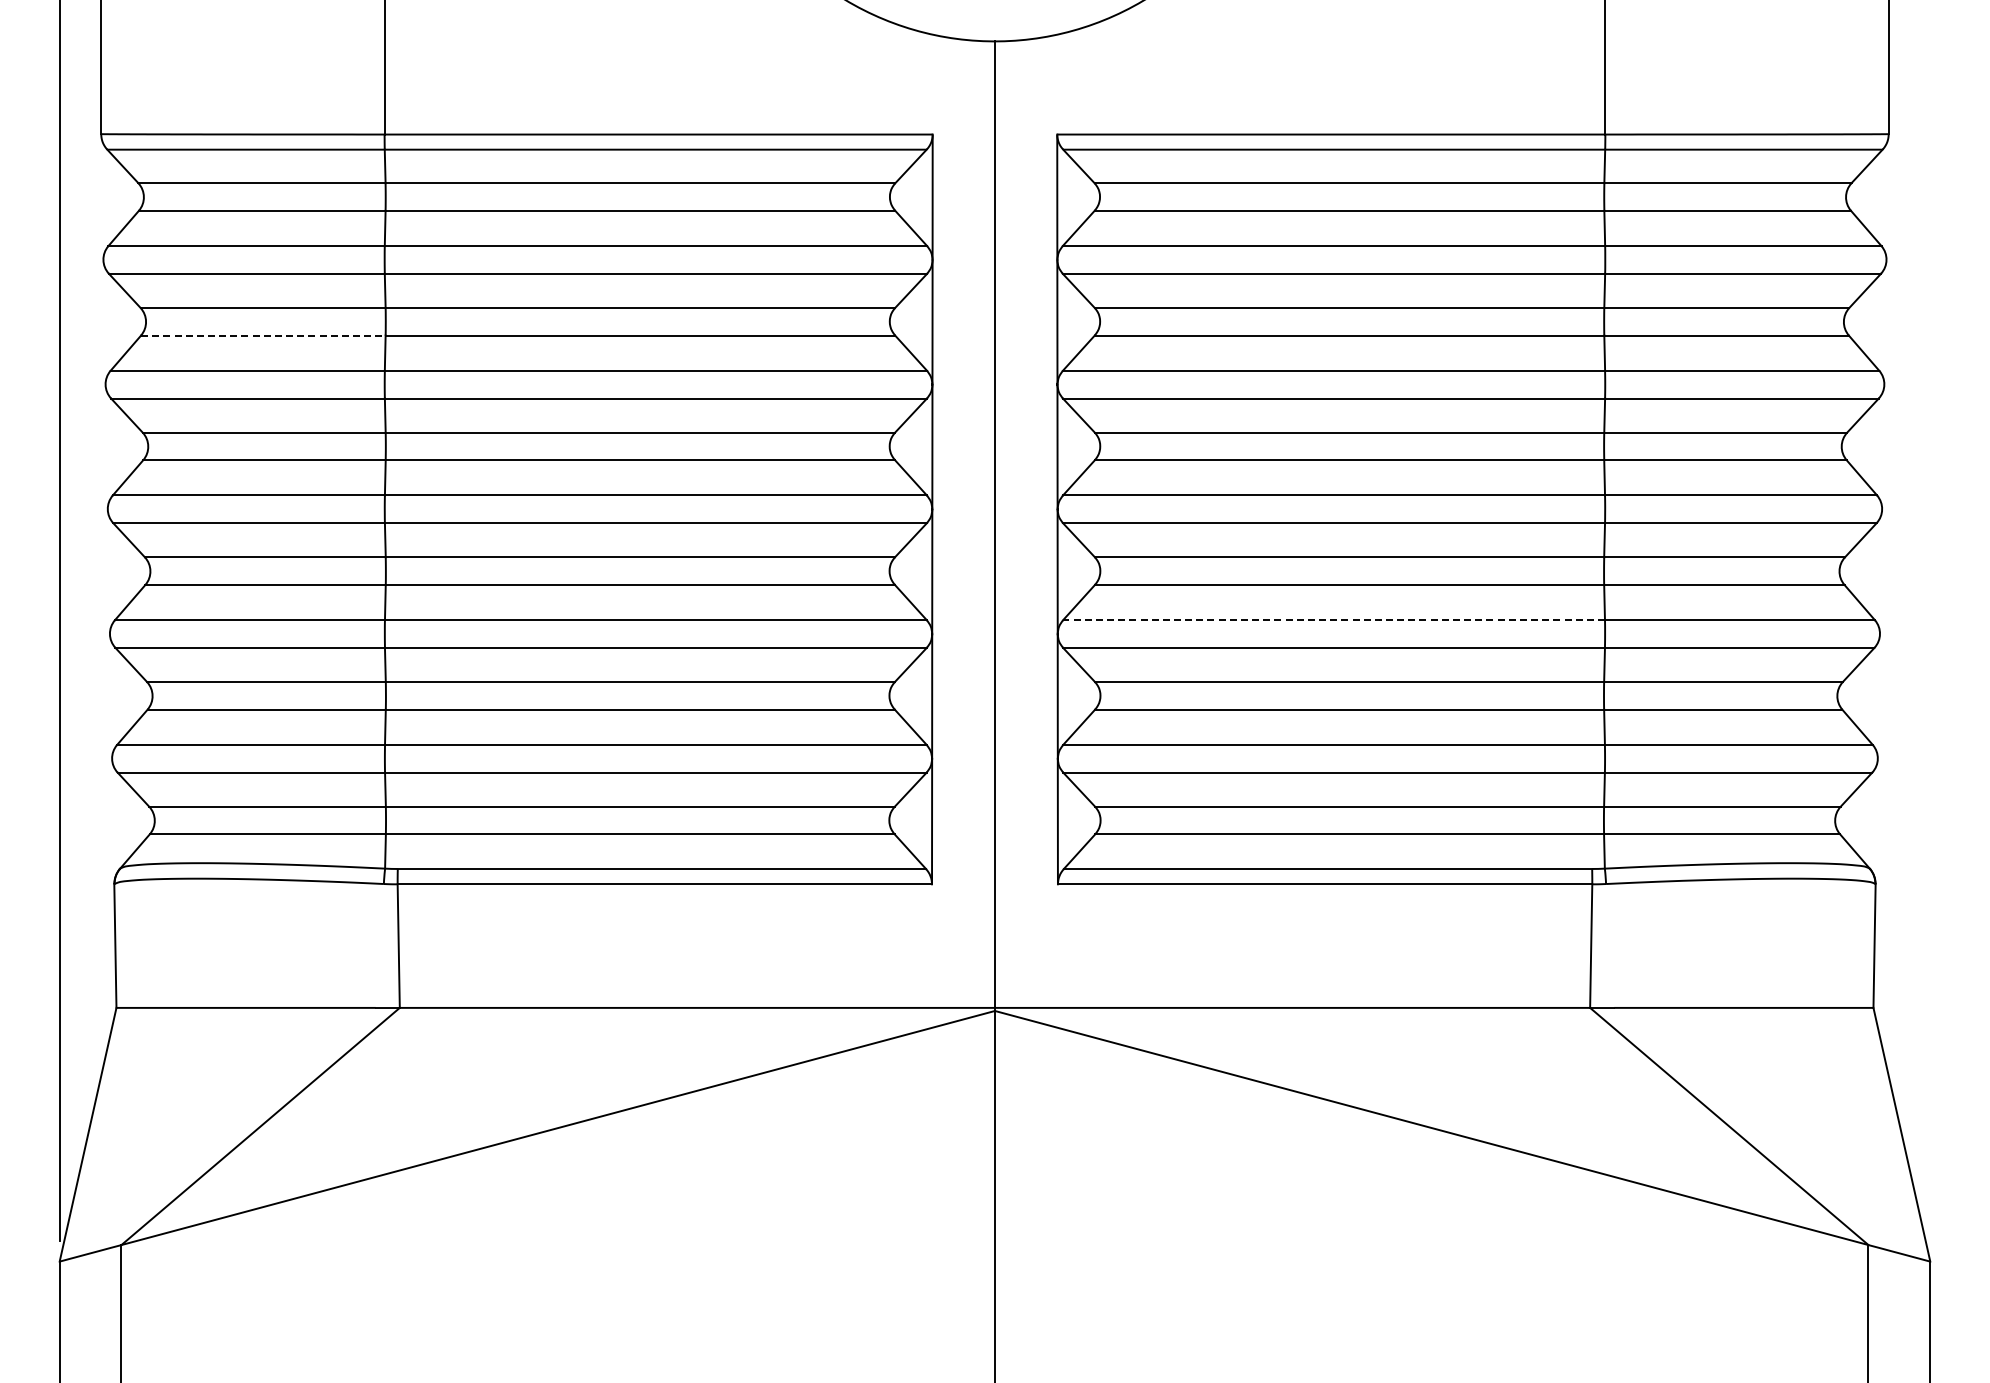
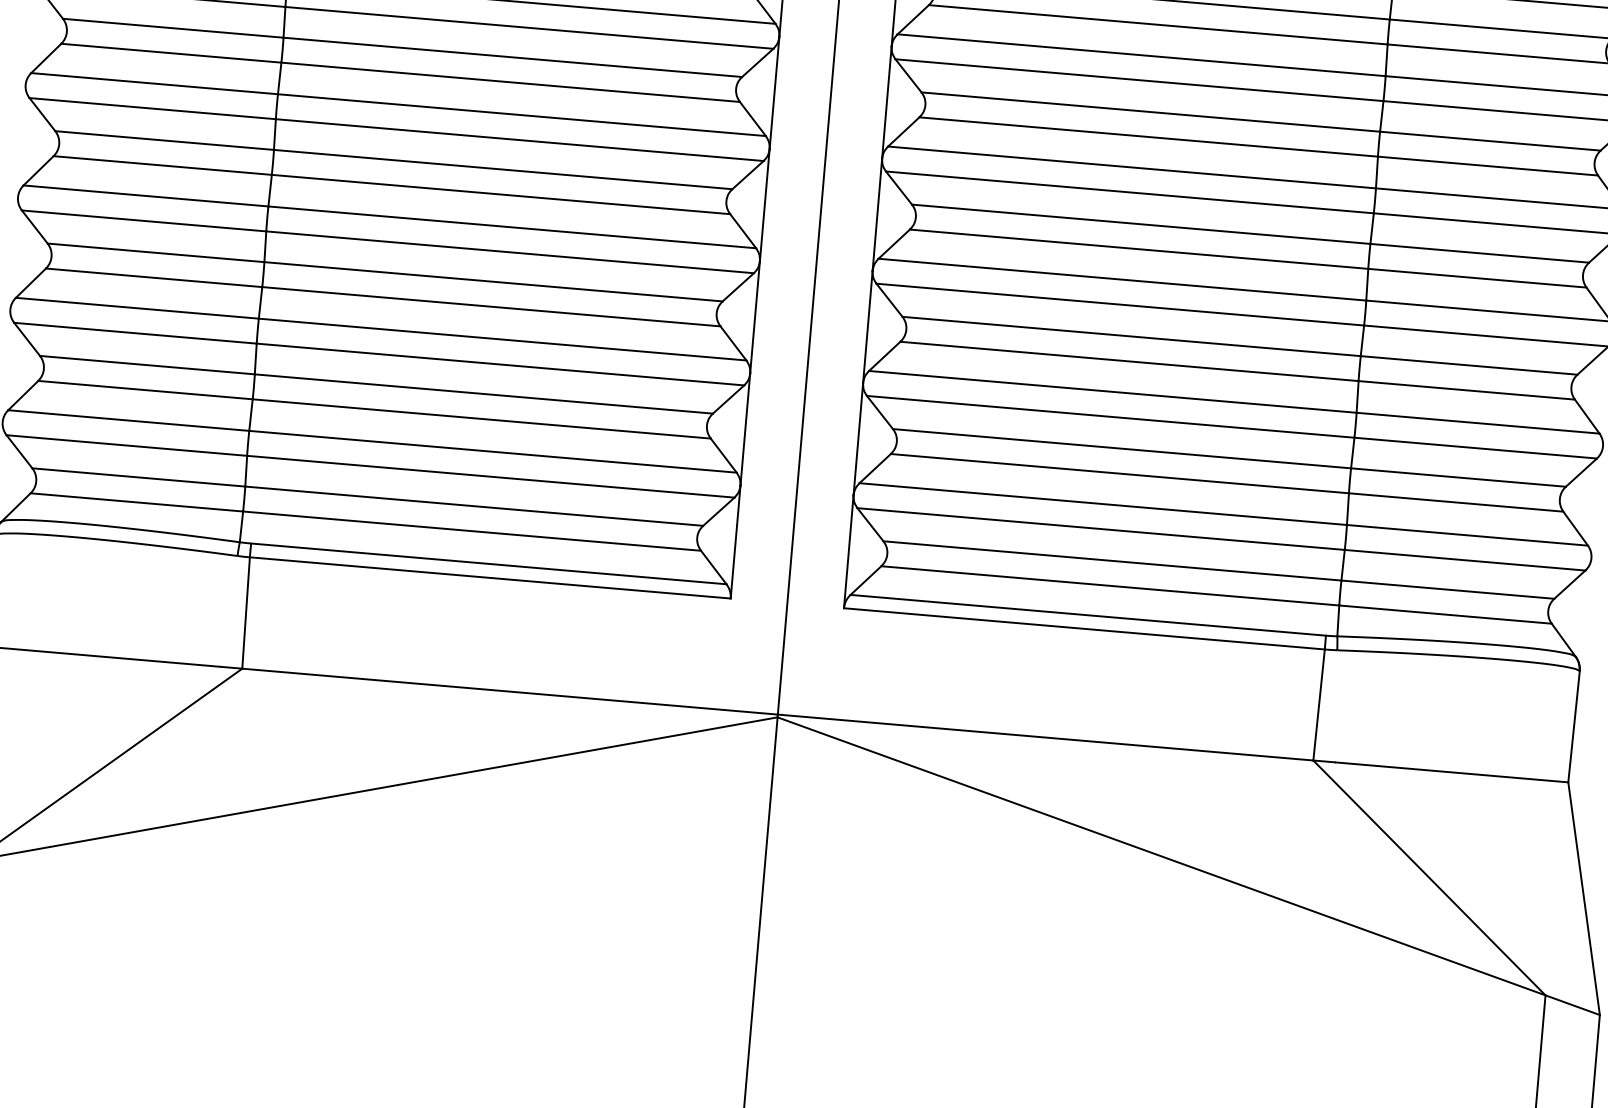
line: (263, 335) -> (171, 53), dashed -> solid
line: (1334, 620) -> (1113, 392), dashed -> solid

